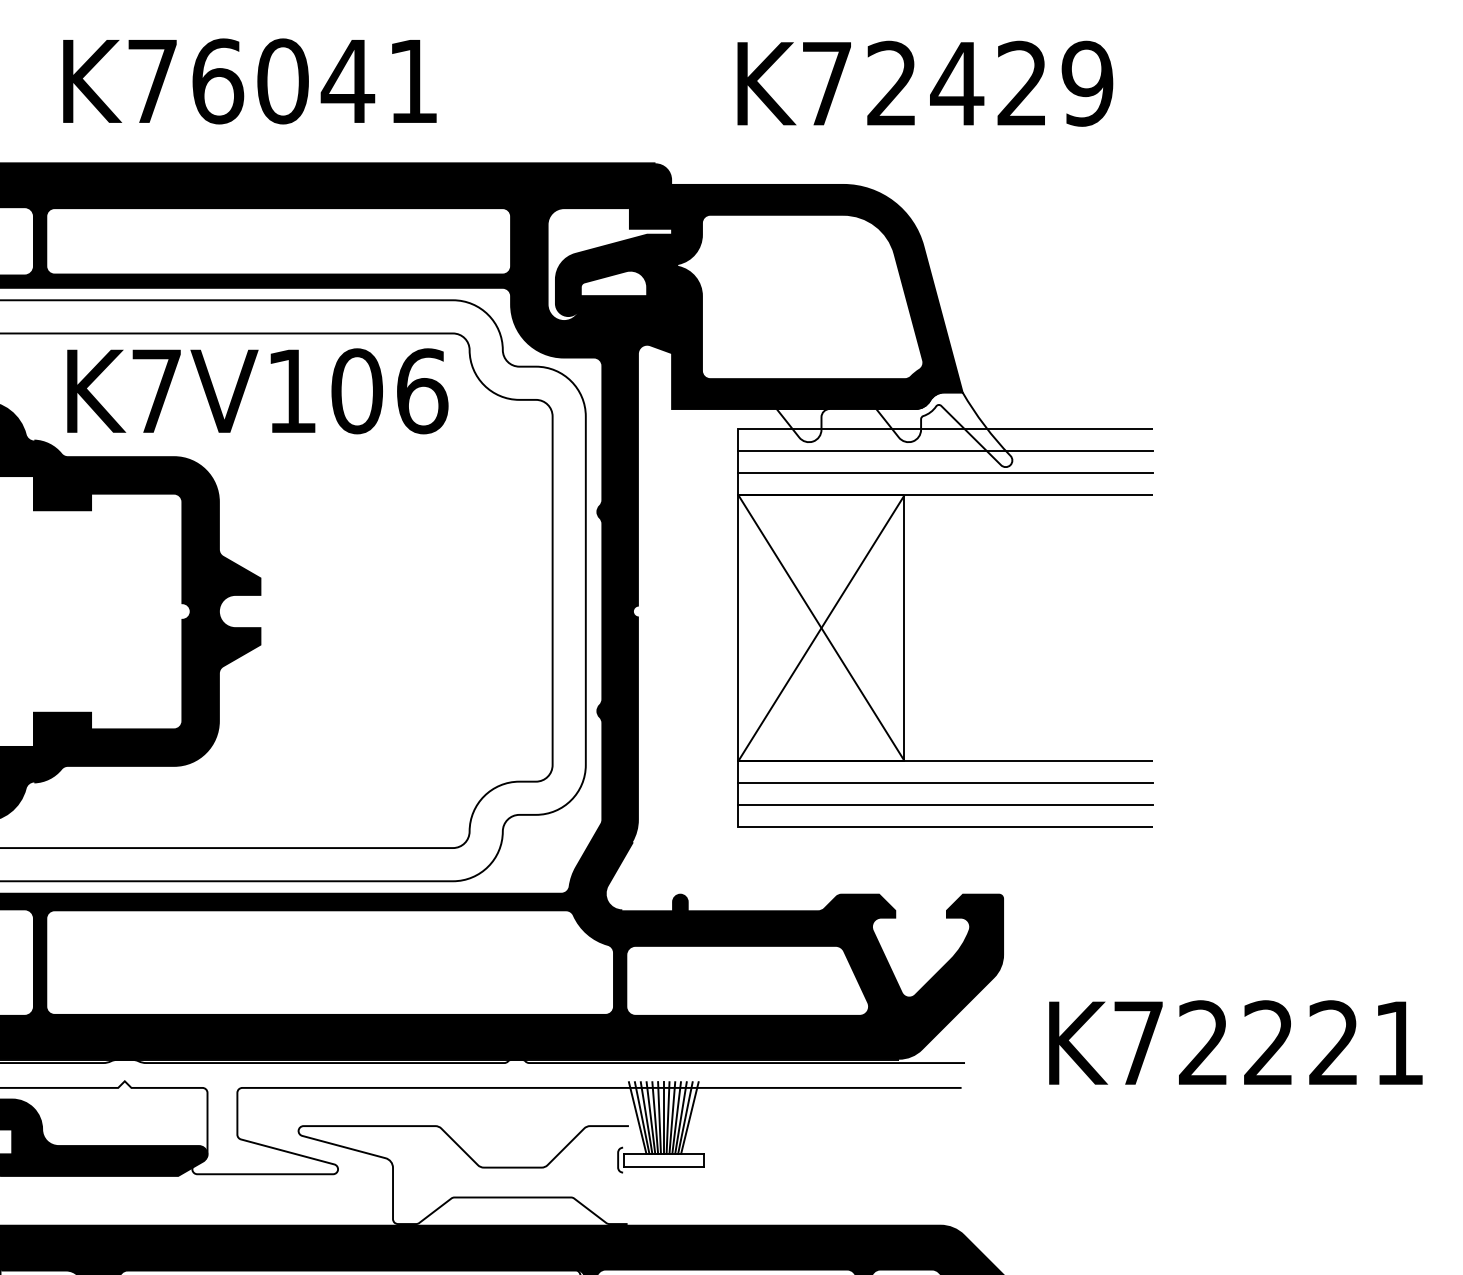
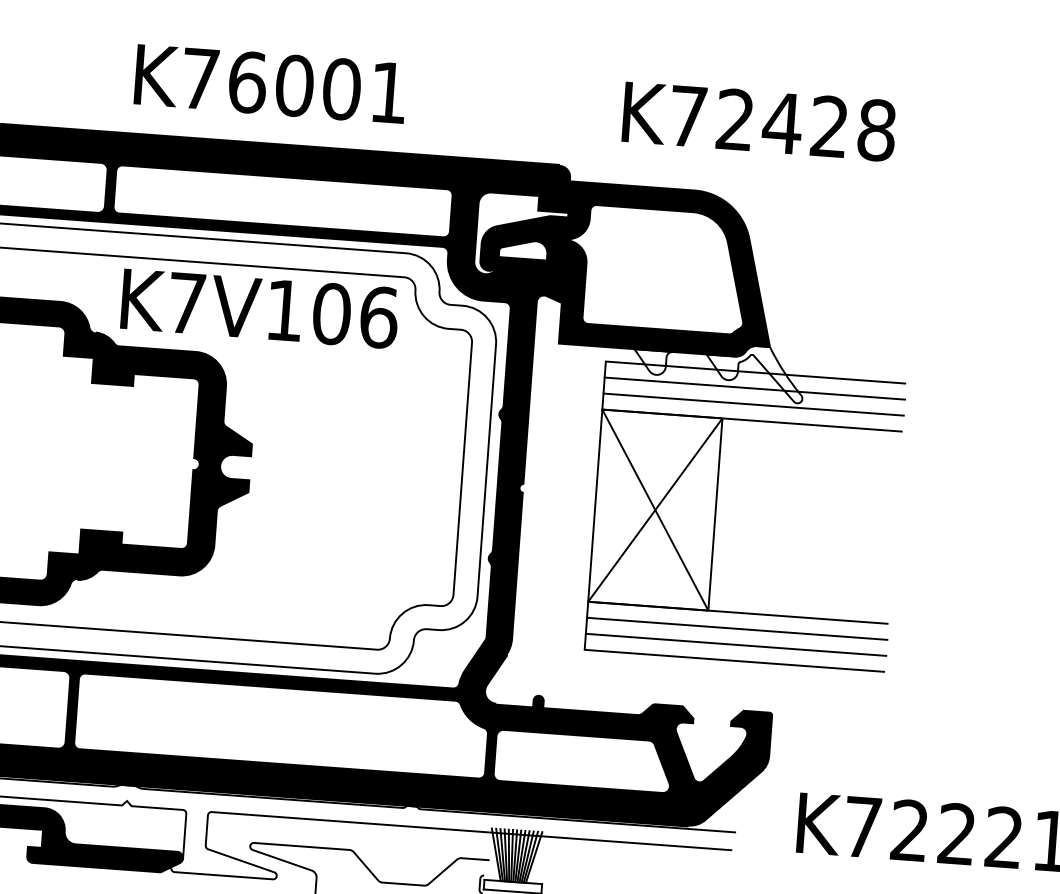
text: (347, 81) -> (341, 89), K76041 -> K76001
text: (1087, 83) -> (876, 130), K72429 -> K72428

